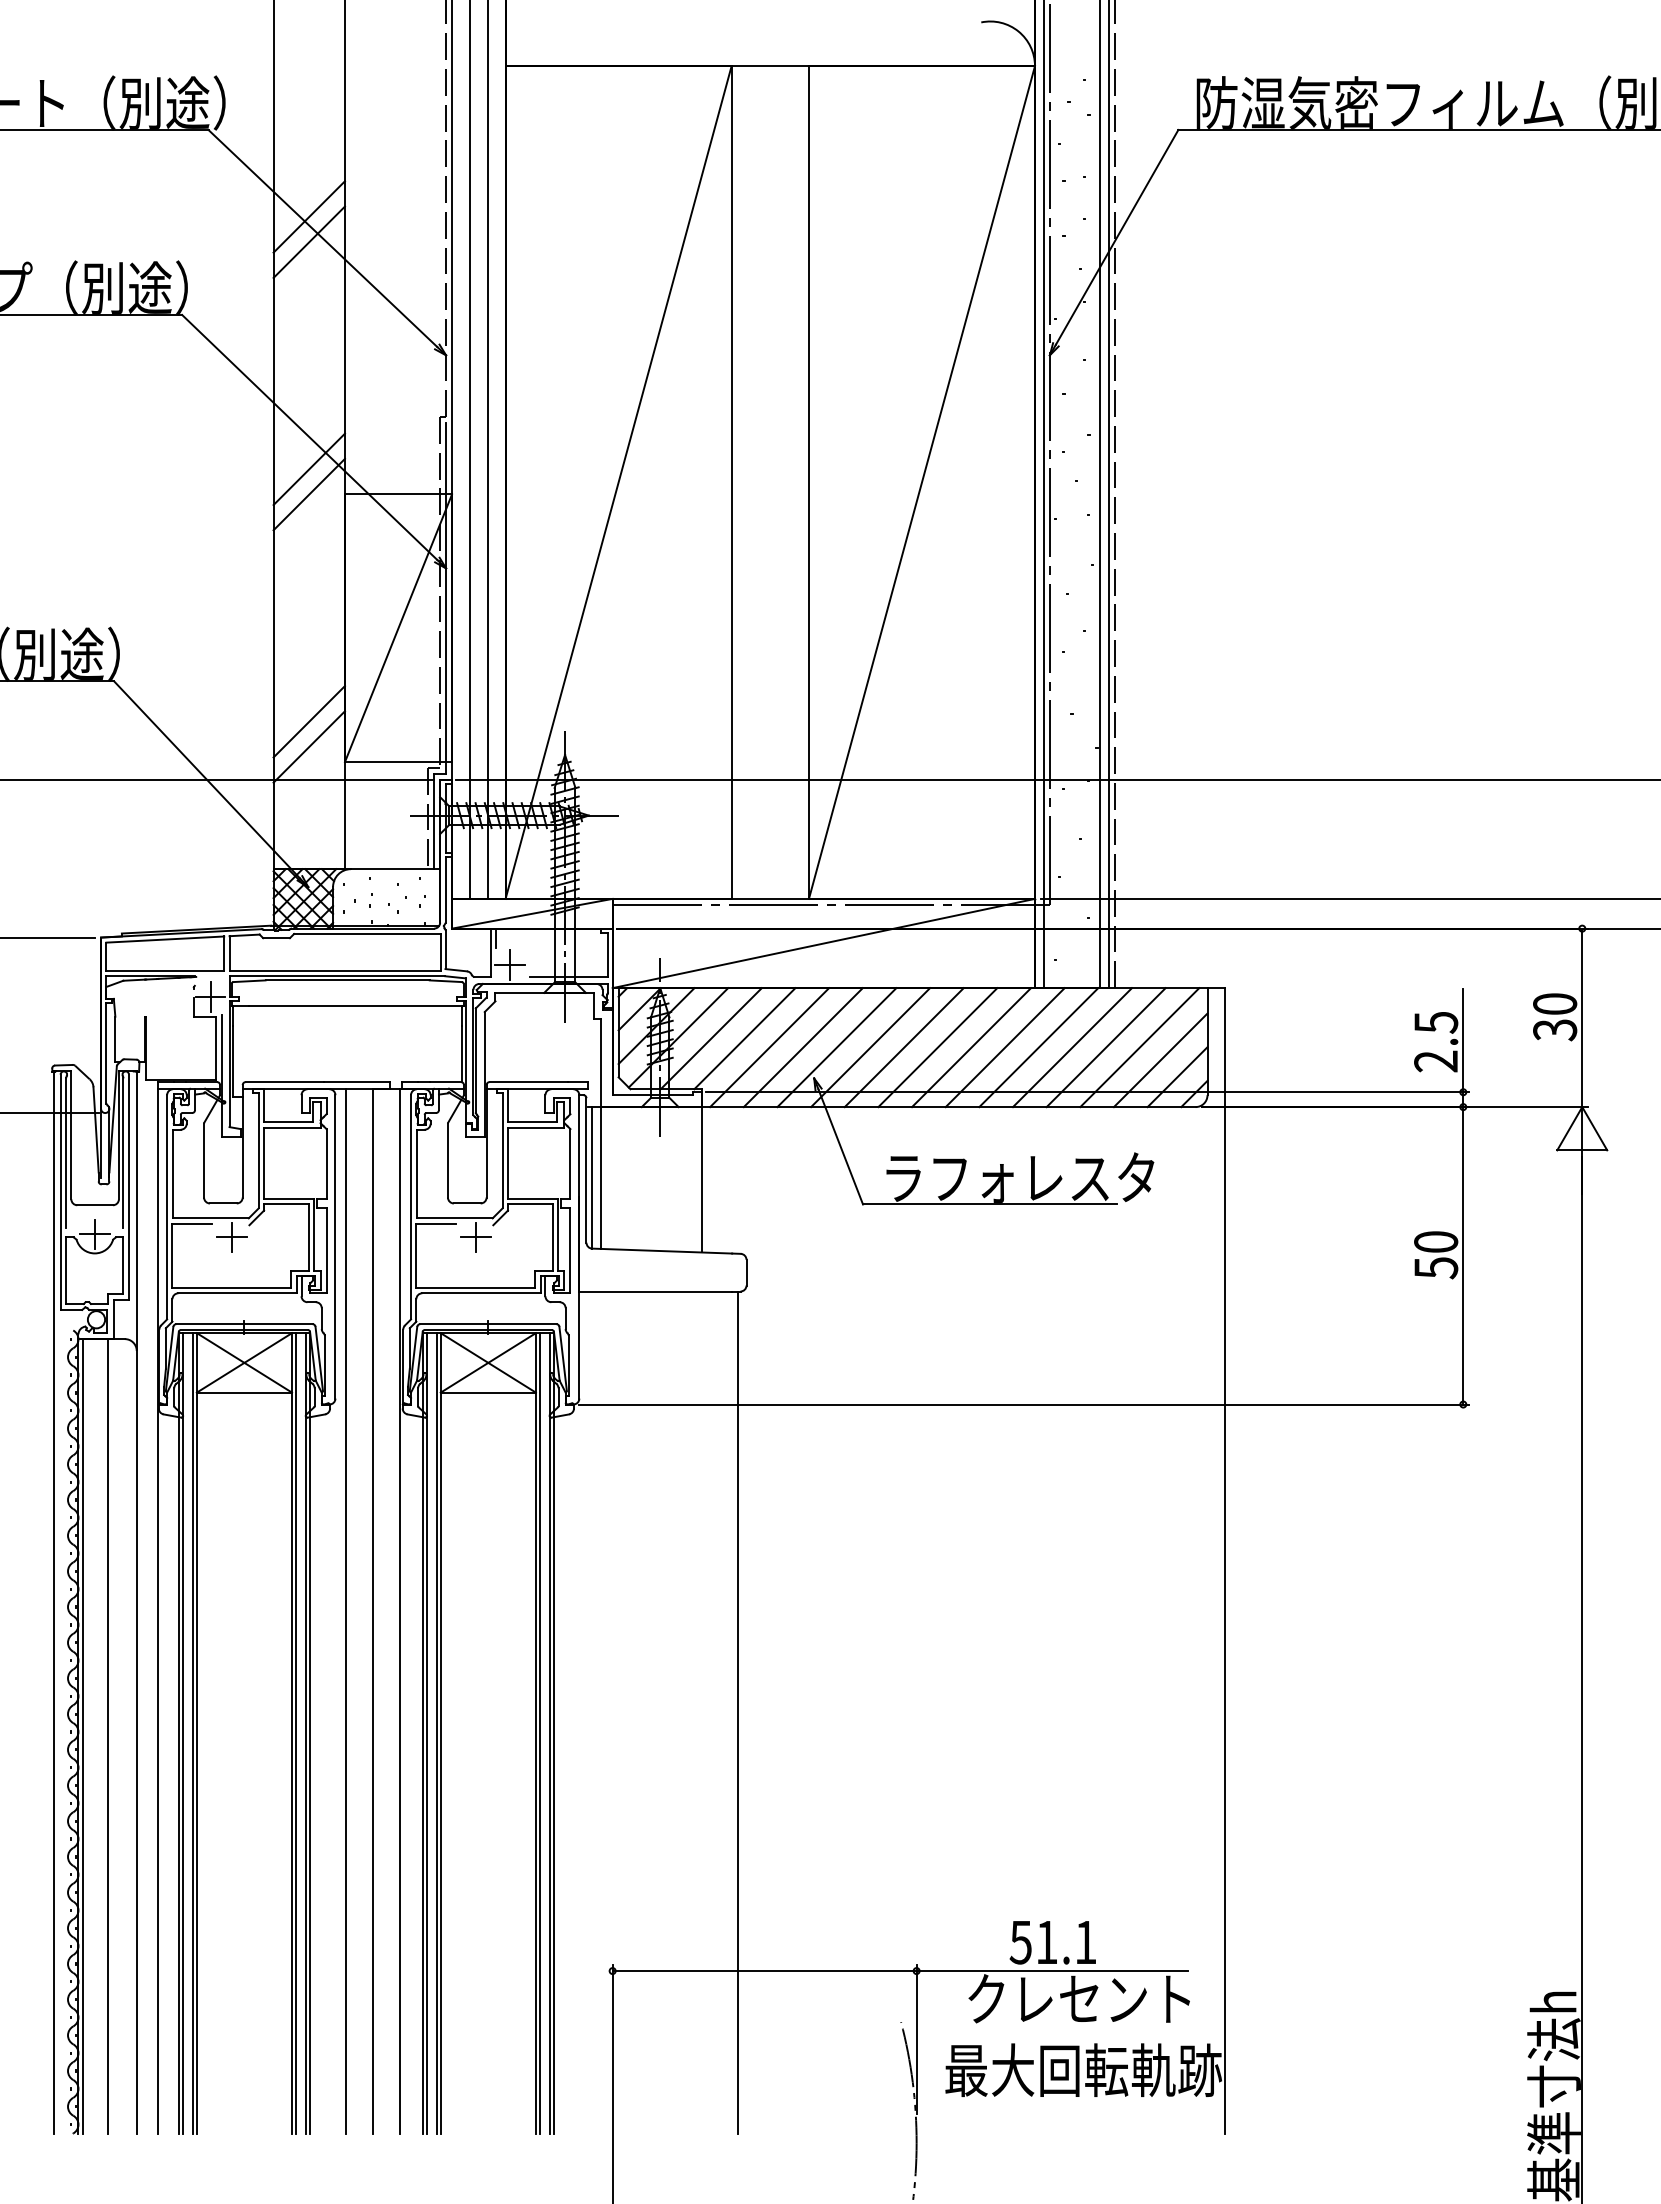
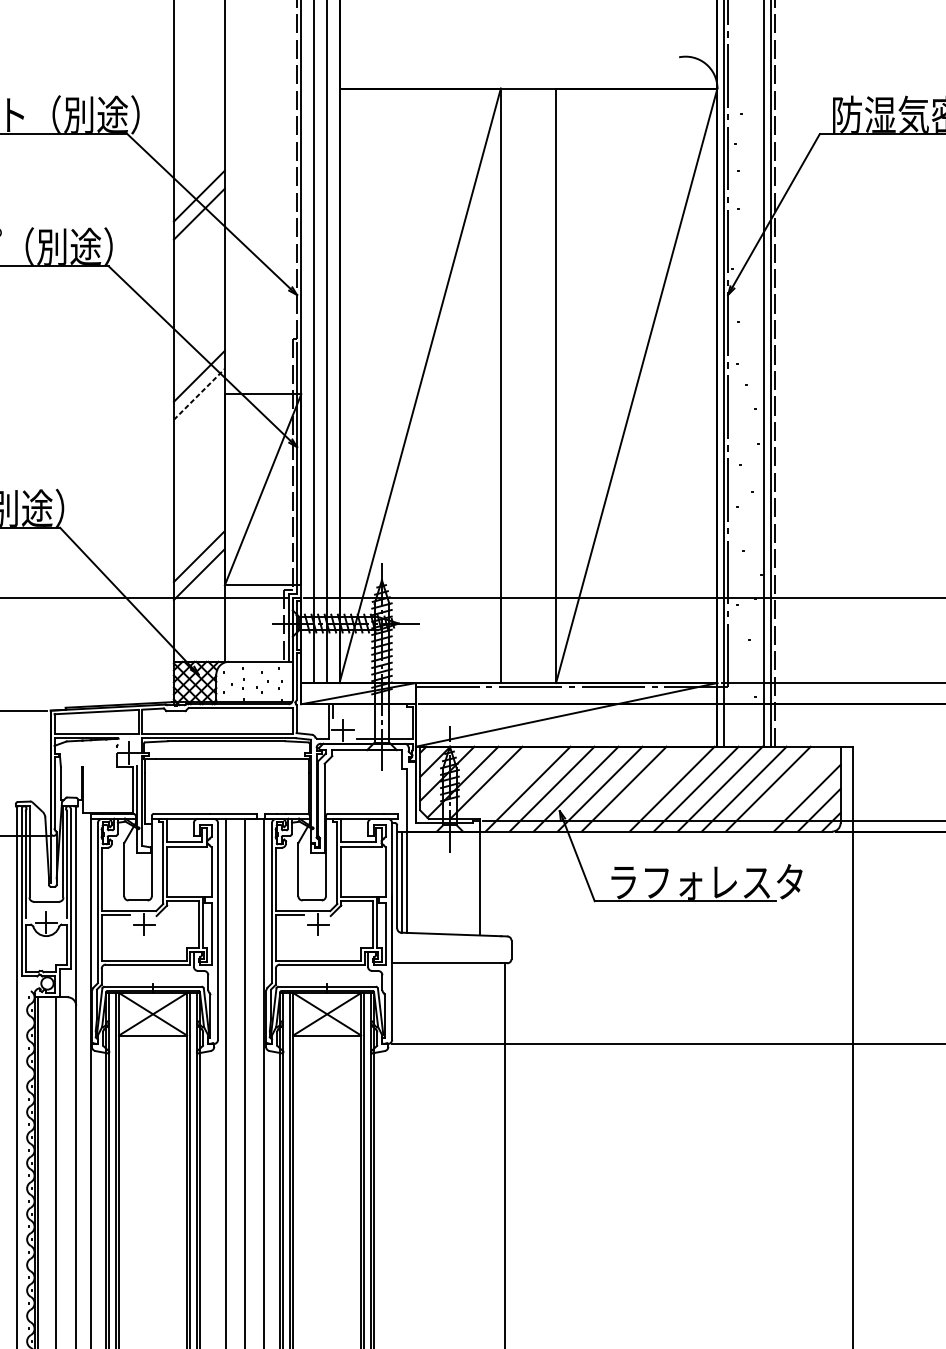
line: (309, 494) -> (199, 394), solid -> dashed
line: (744, 1038) -> (510, 782), removed
line: (937, 1047) -> (647, 789), removed
line: (1139, 1047) -> (792, 789), removed

